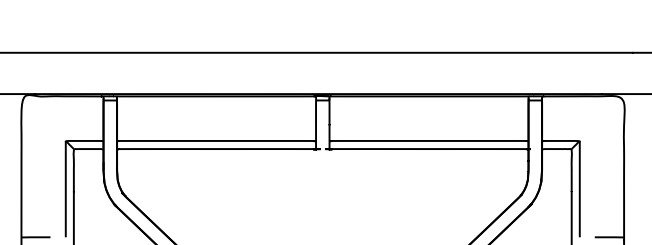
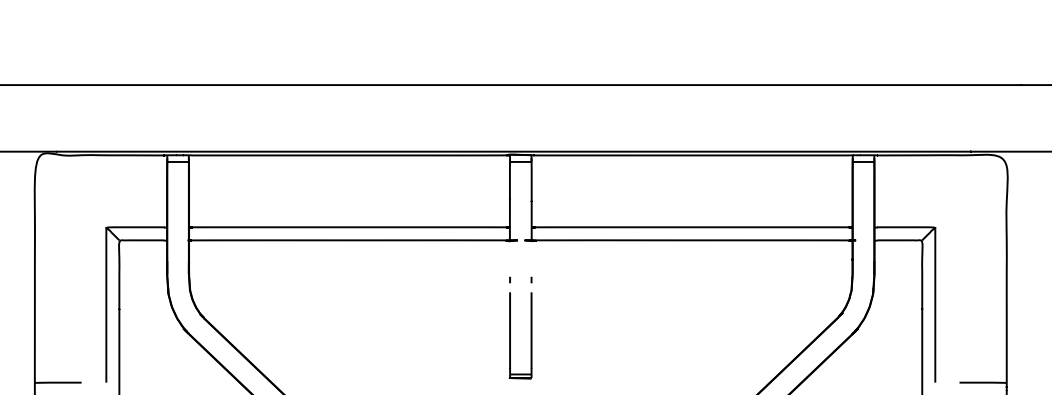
part: (322, 203) -> (520, 328), added

